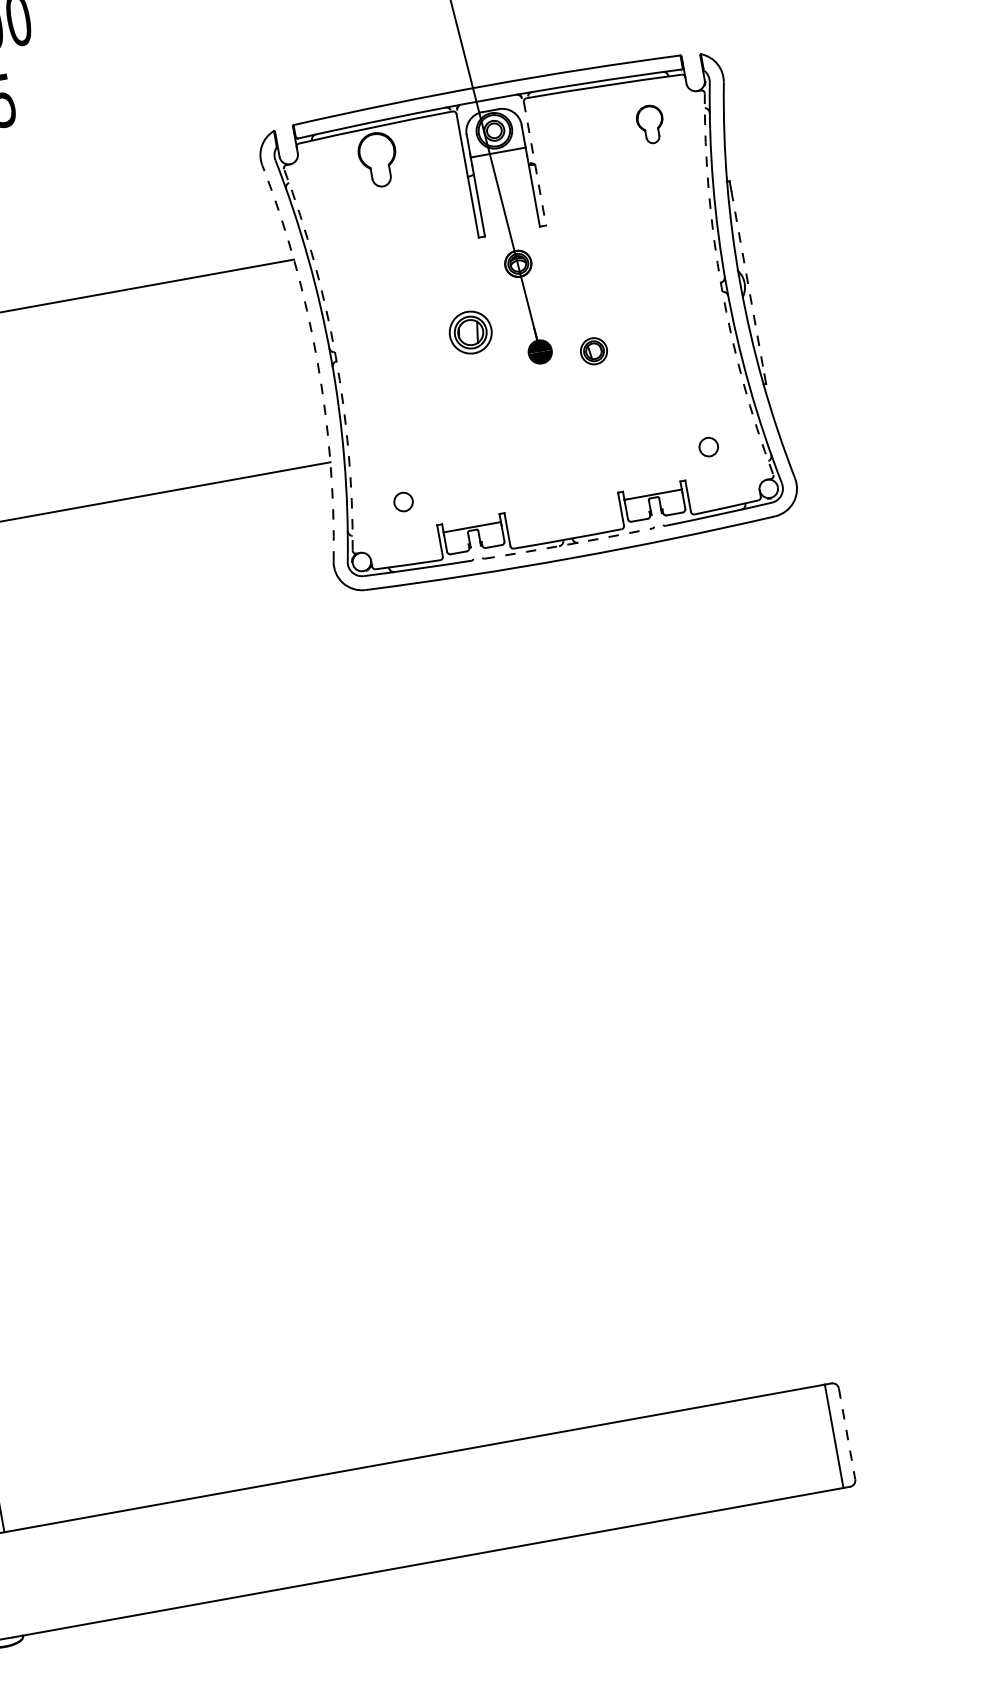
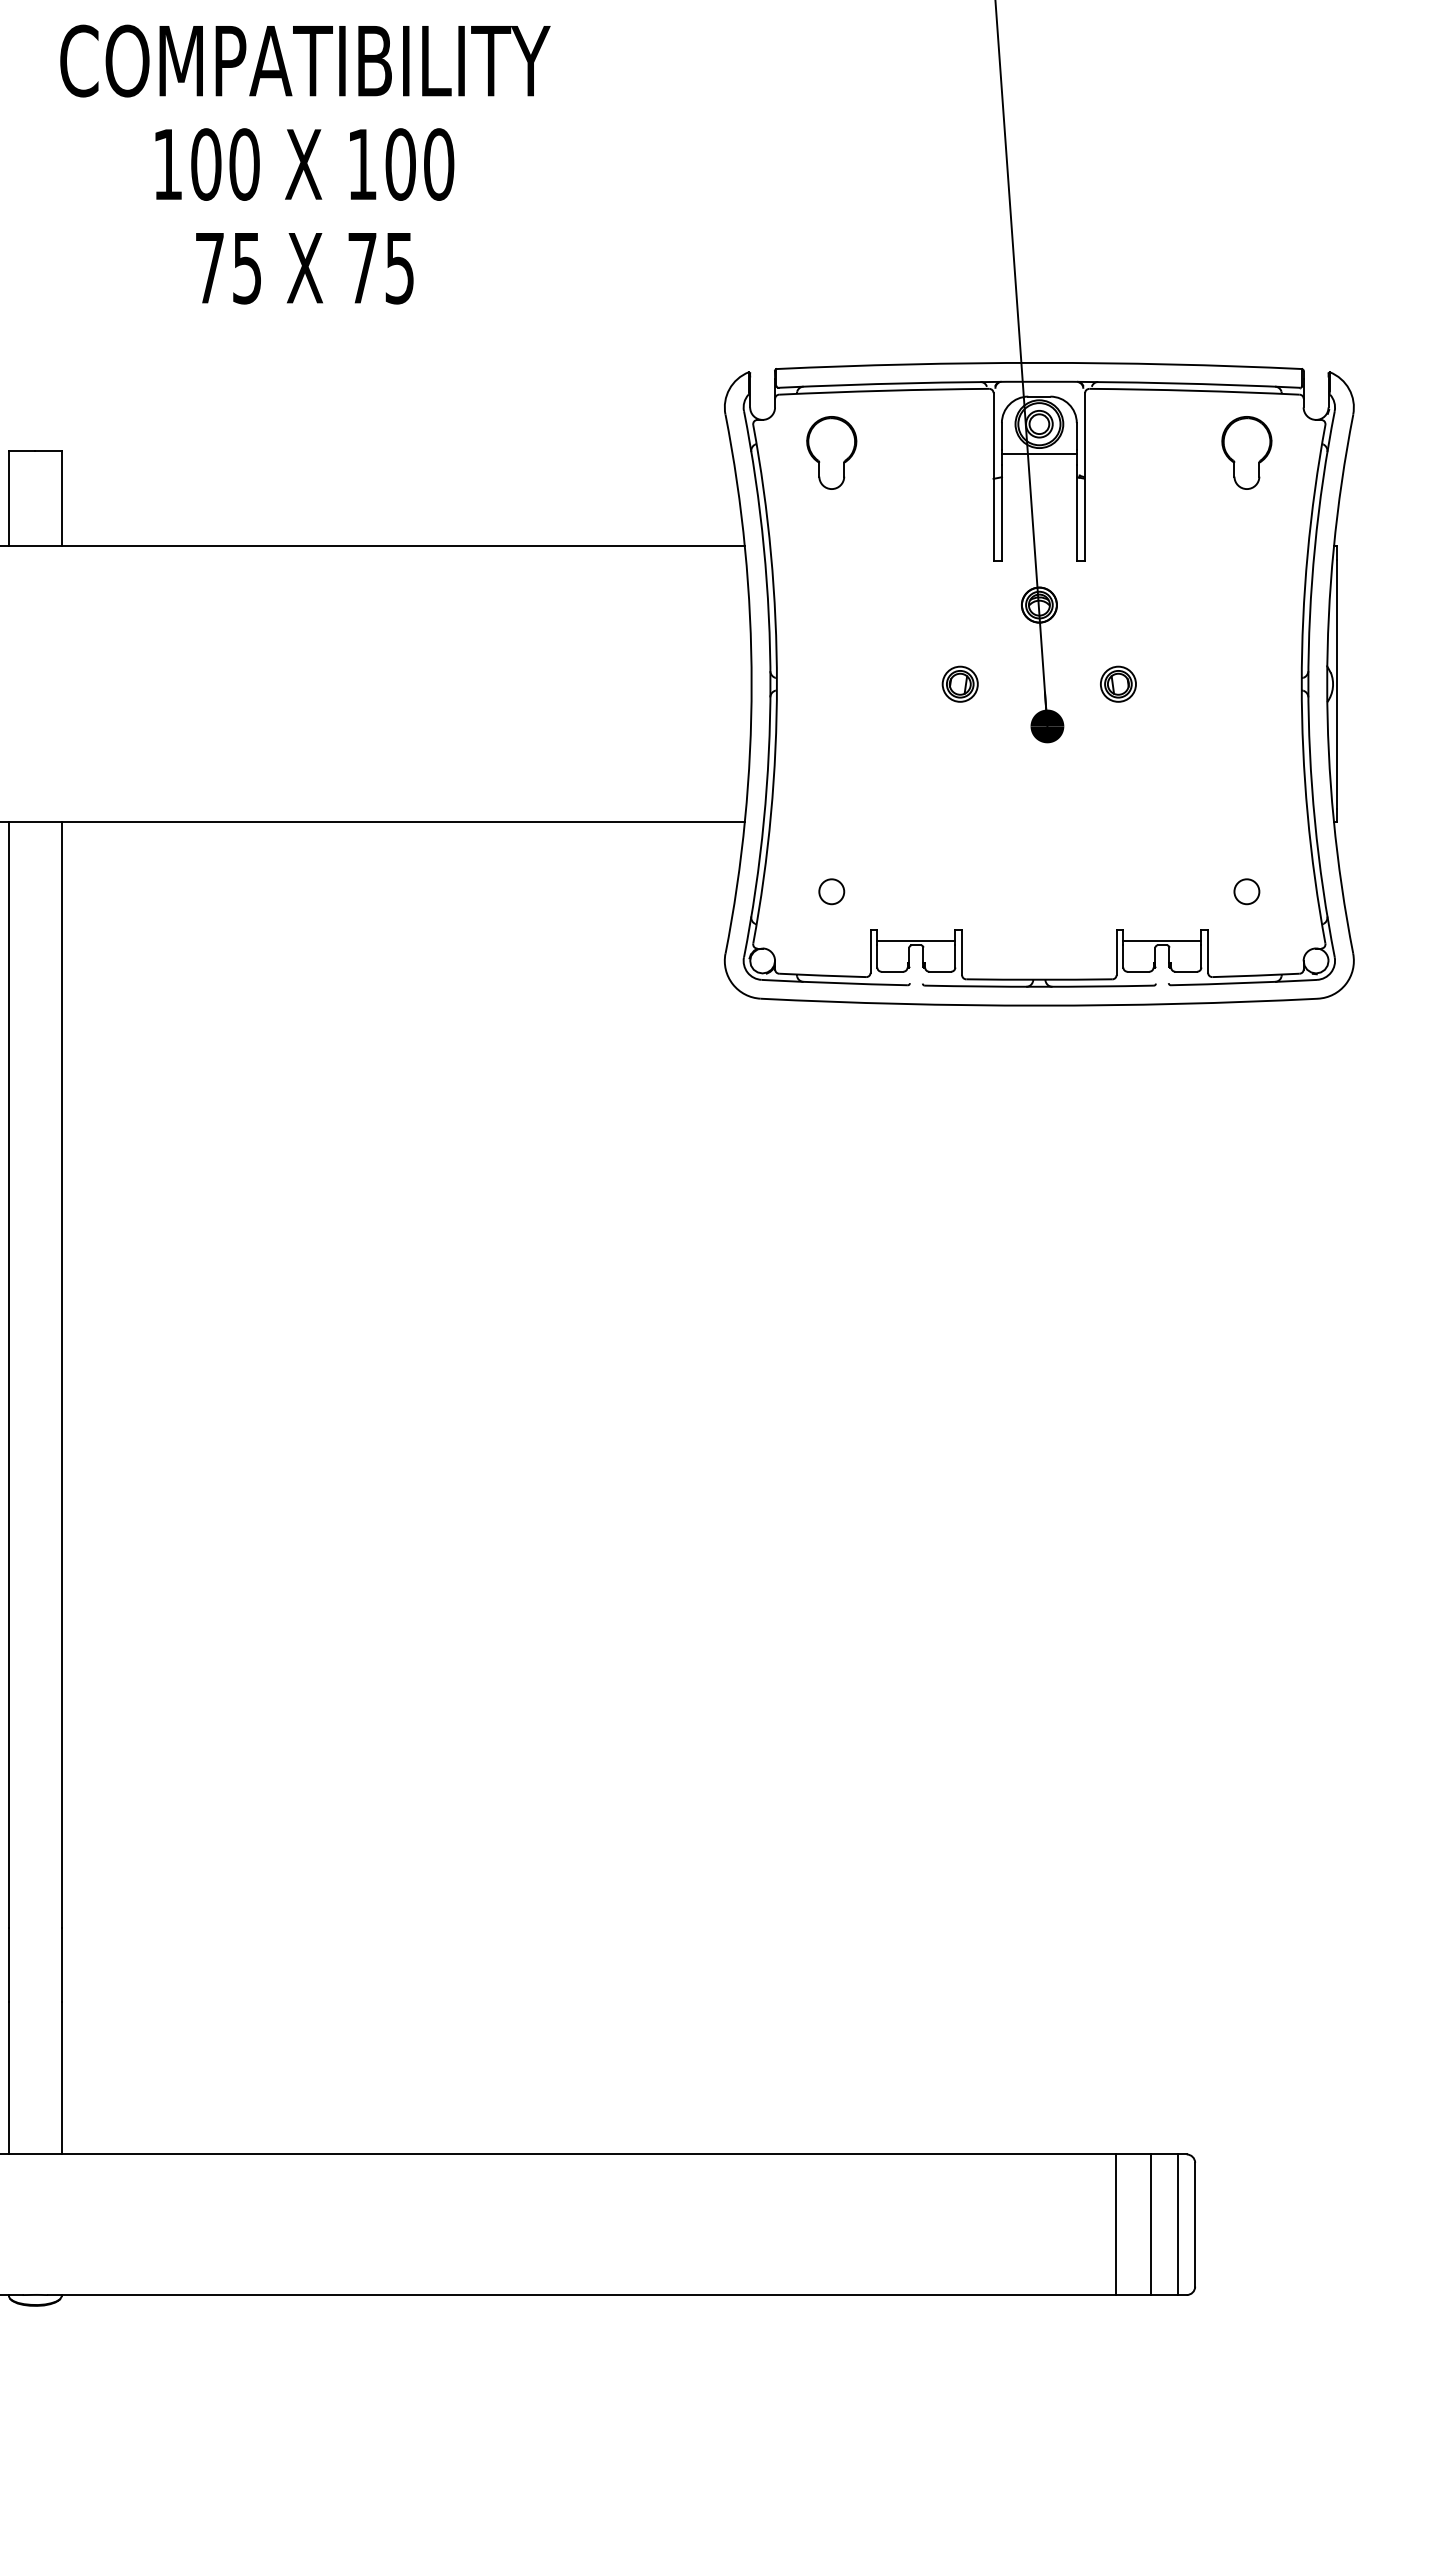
part: (650, 124) -> (1246, 452), size x1.43
part: (378, 159) -> (831, 452), moved
line: (535, 163) -> (1085, 477), dashed -> solid
line: (747, 282) -> (1337, 684), dashed -> solid
arc: (721, 287) -> (1301, 684), dashed -> solid
part: (469, 332) -> (959, 683), size x0.62
part: (593, 350) -> (1118, 683), moved
arc: (335, 356) -> (776, 684), dashed -> solid
arc: (317, 360) -> (751, 684), dashed -> solid
arc: (568, 544) -> (1039, 986), dashed -> solid
line: (847, 1433) -> (1195, 2224), dashed -> solid
line: (814, 1439) -> (1151, 2224), added
line: (789, 1444) -> (1116, 2224), added

